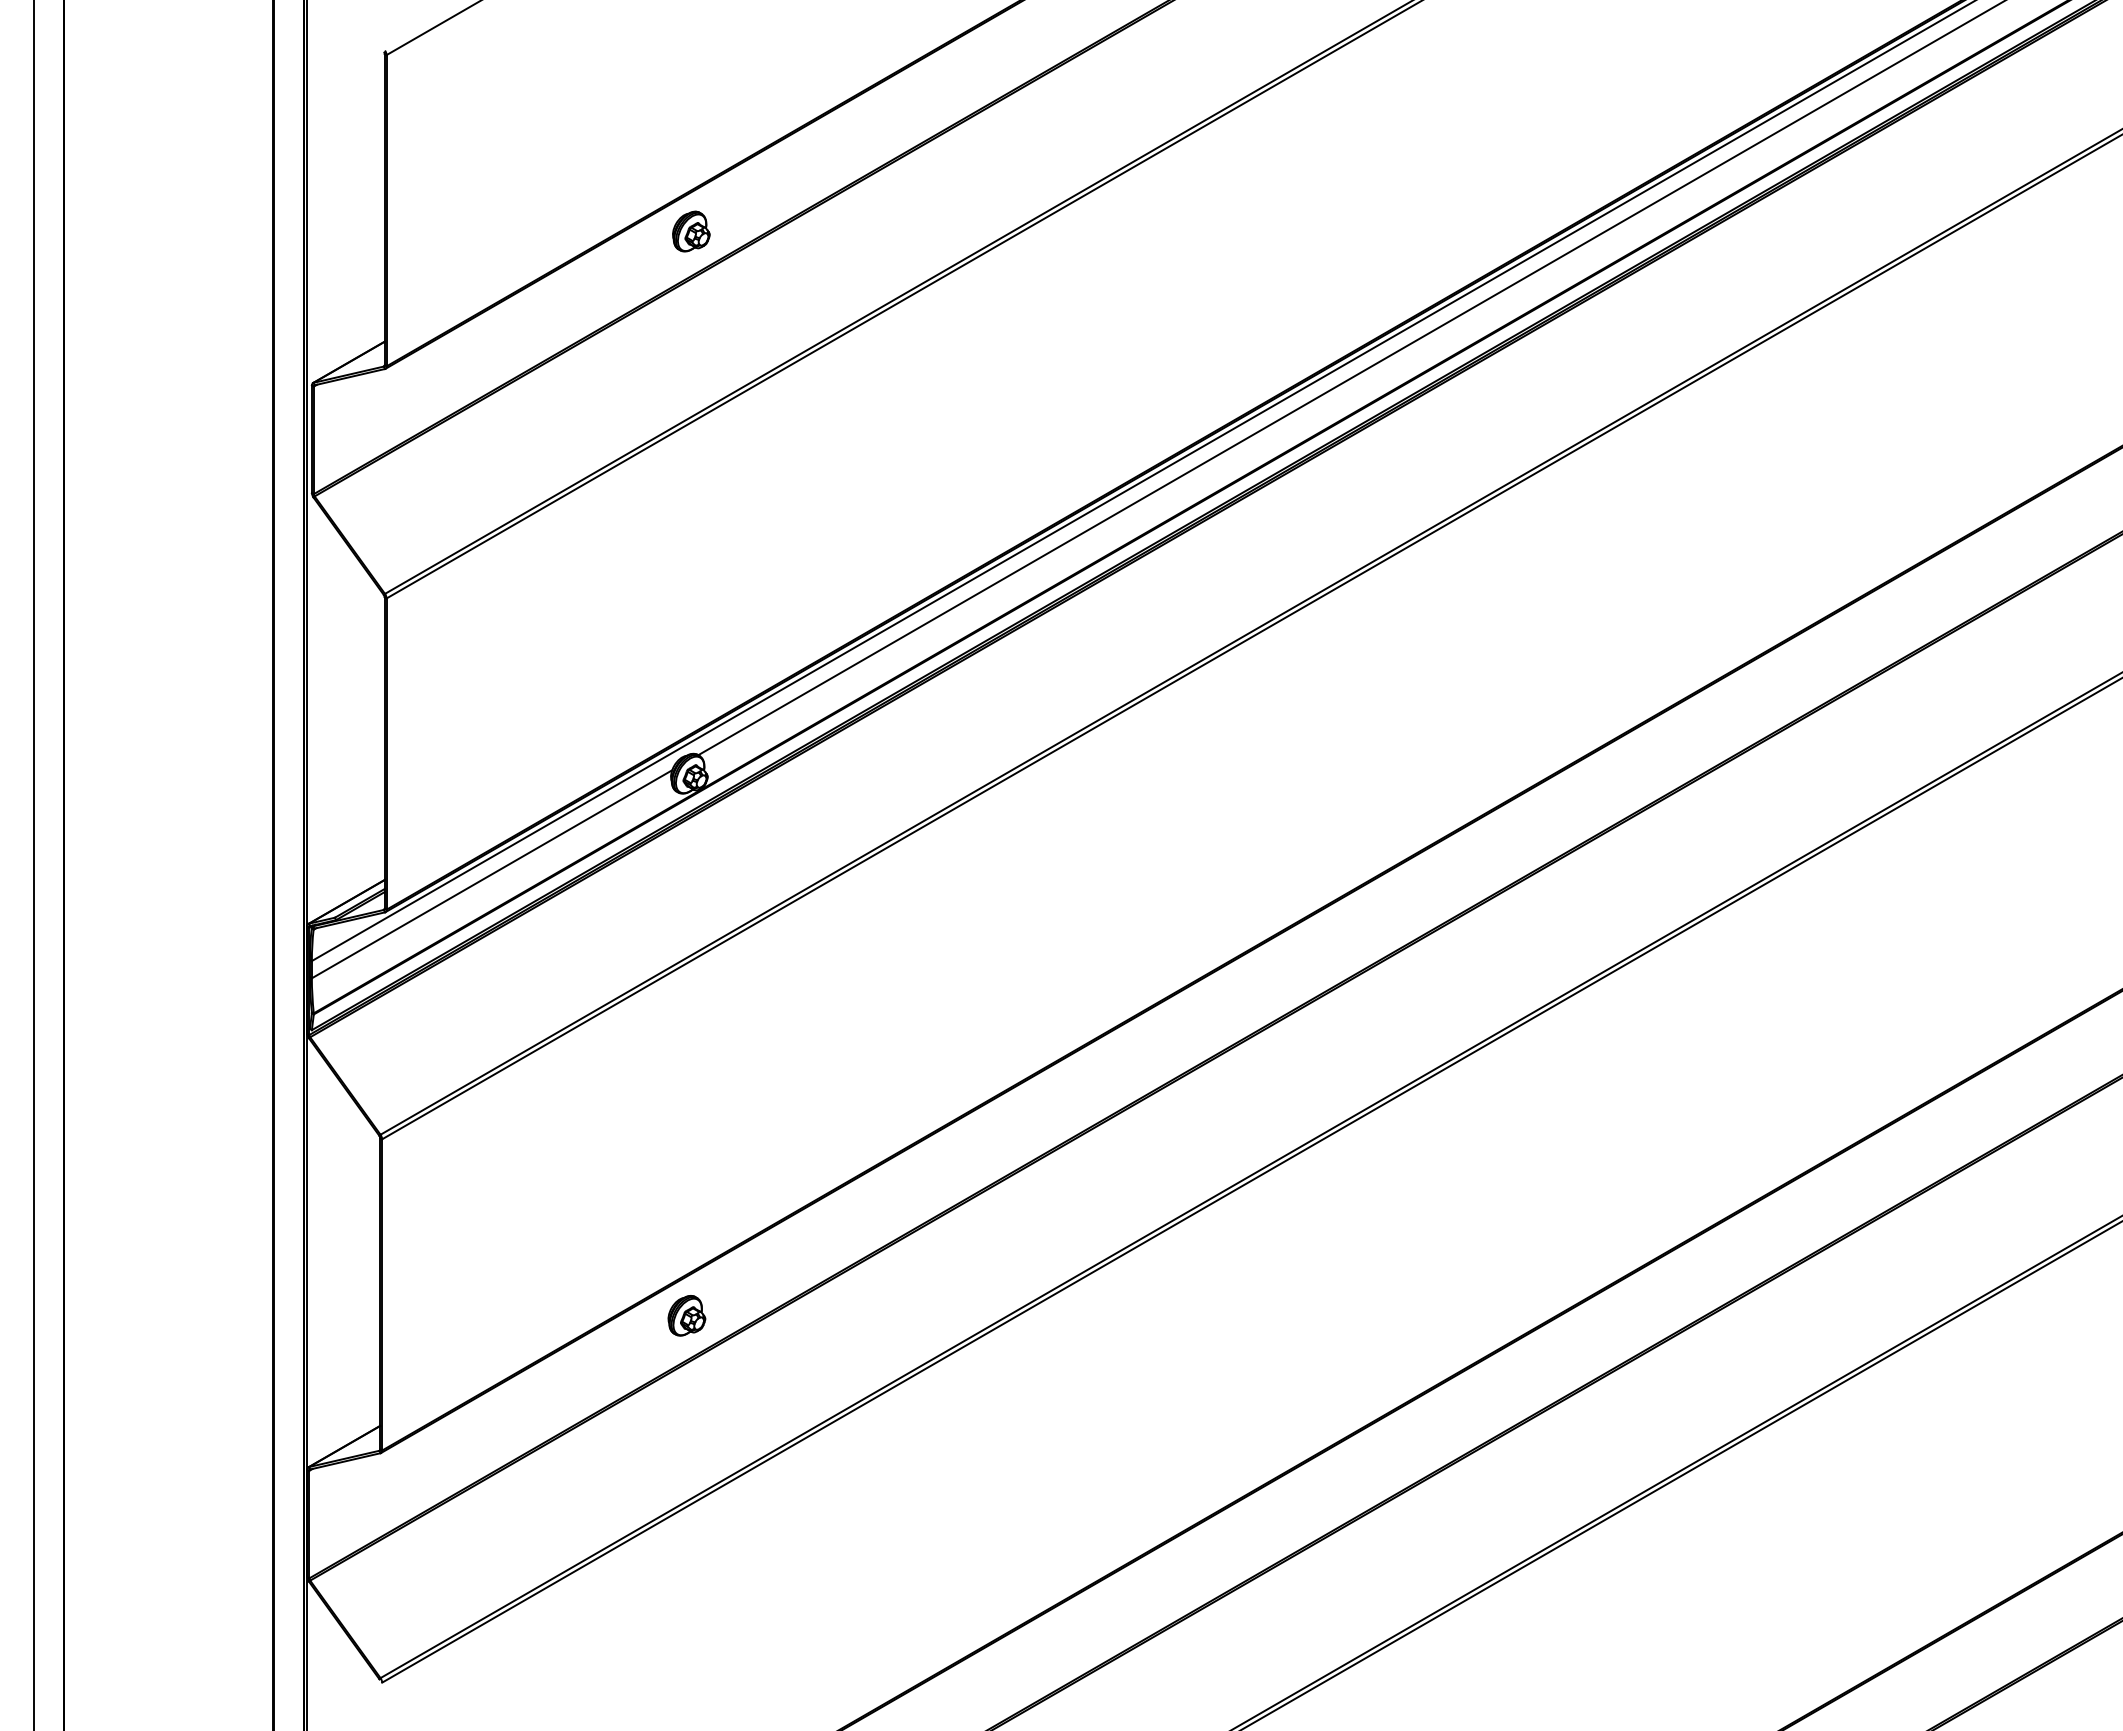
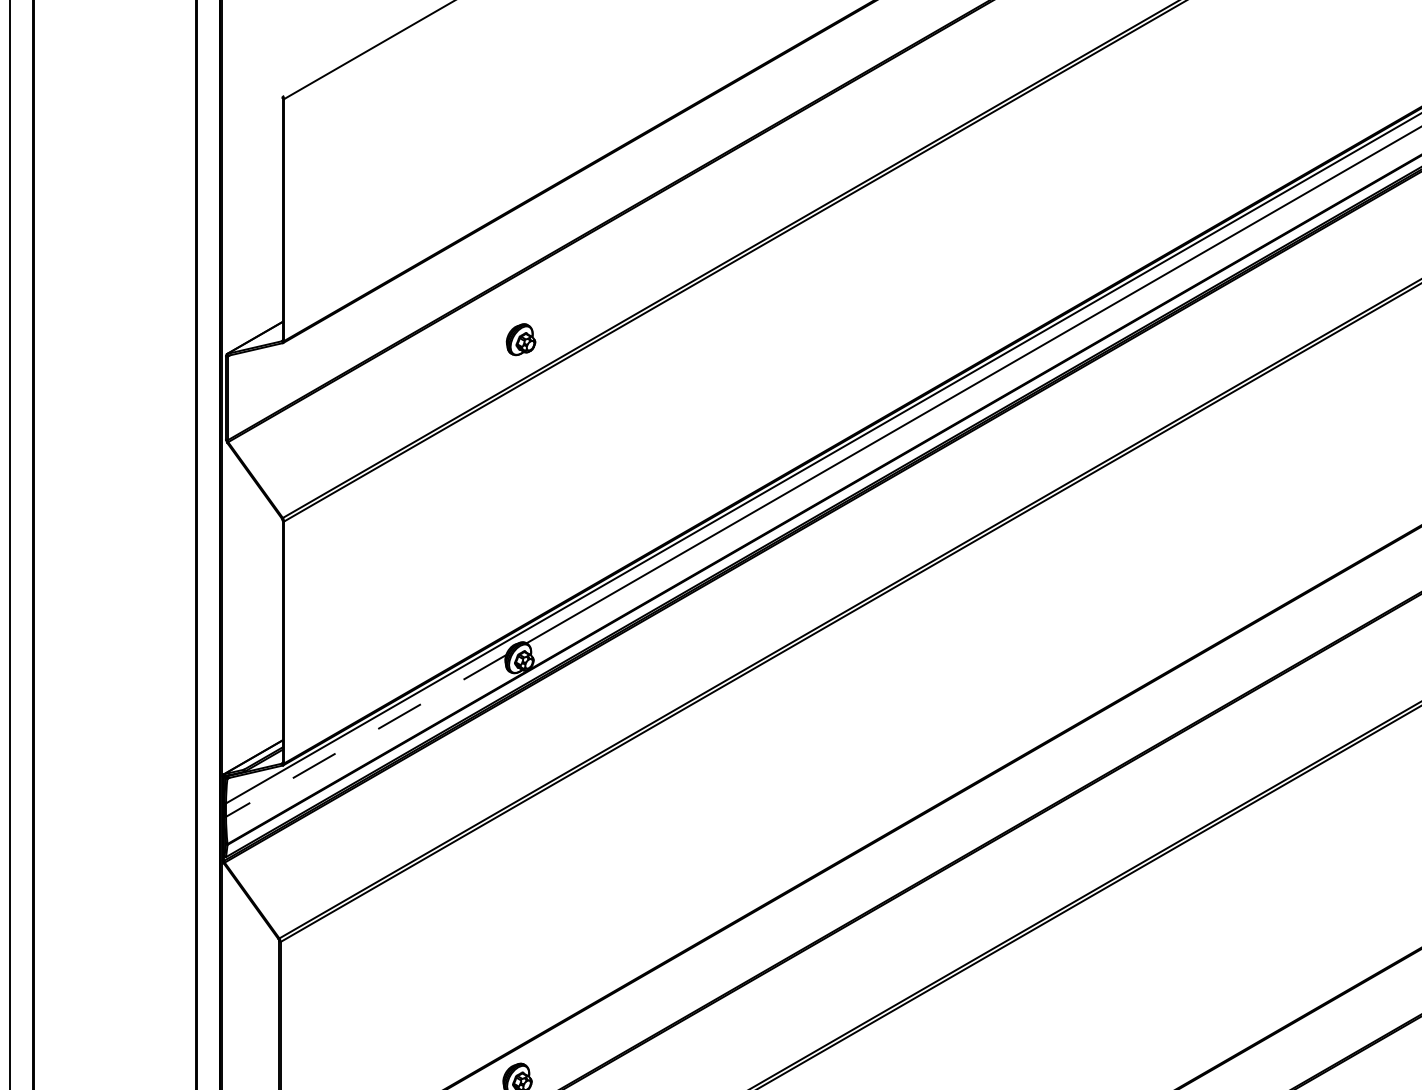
part: (691, 231) -> (521, 339), moved
line: (491, 874) -> (365, 736), solid -> dashed

